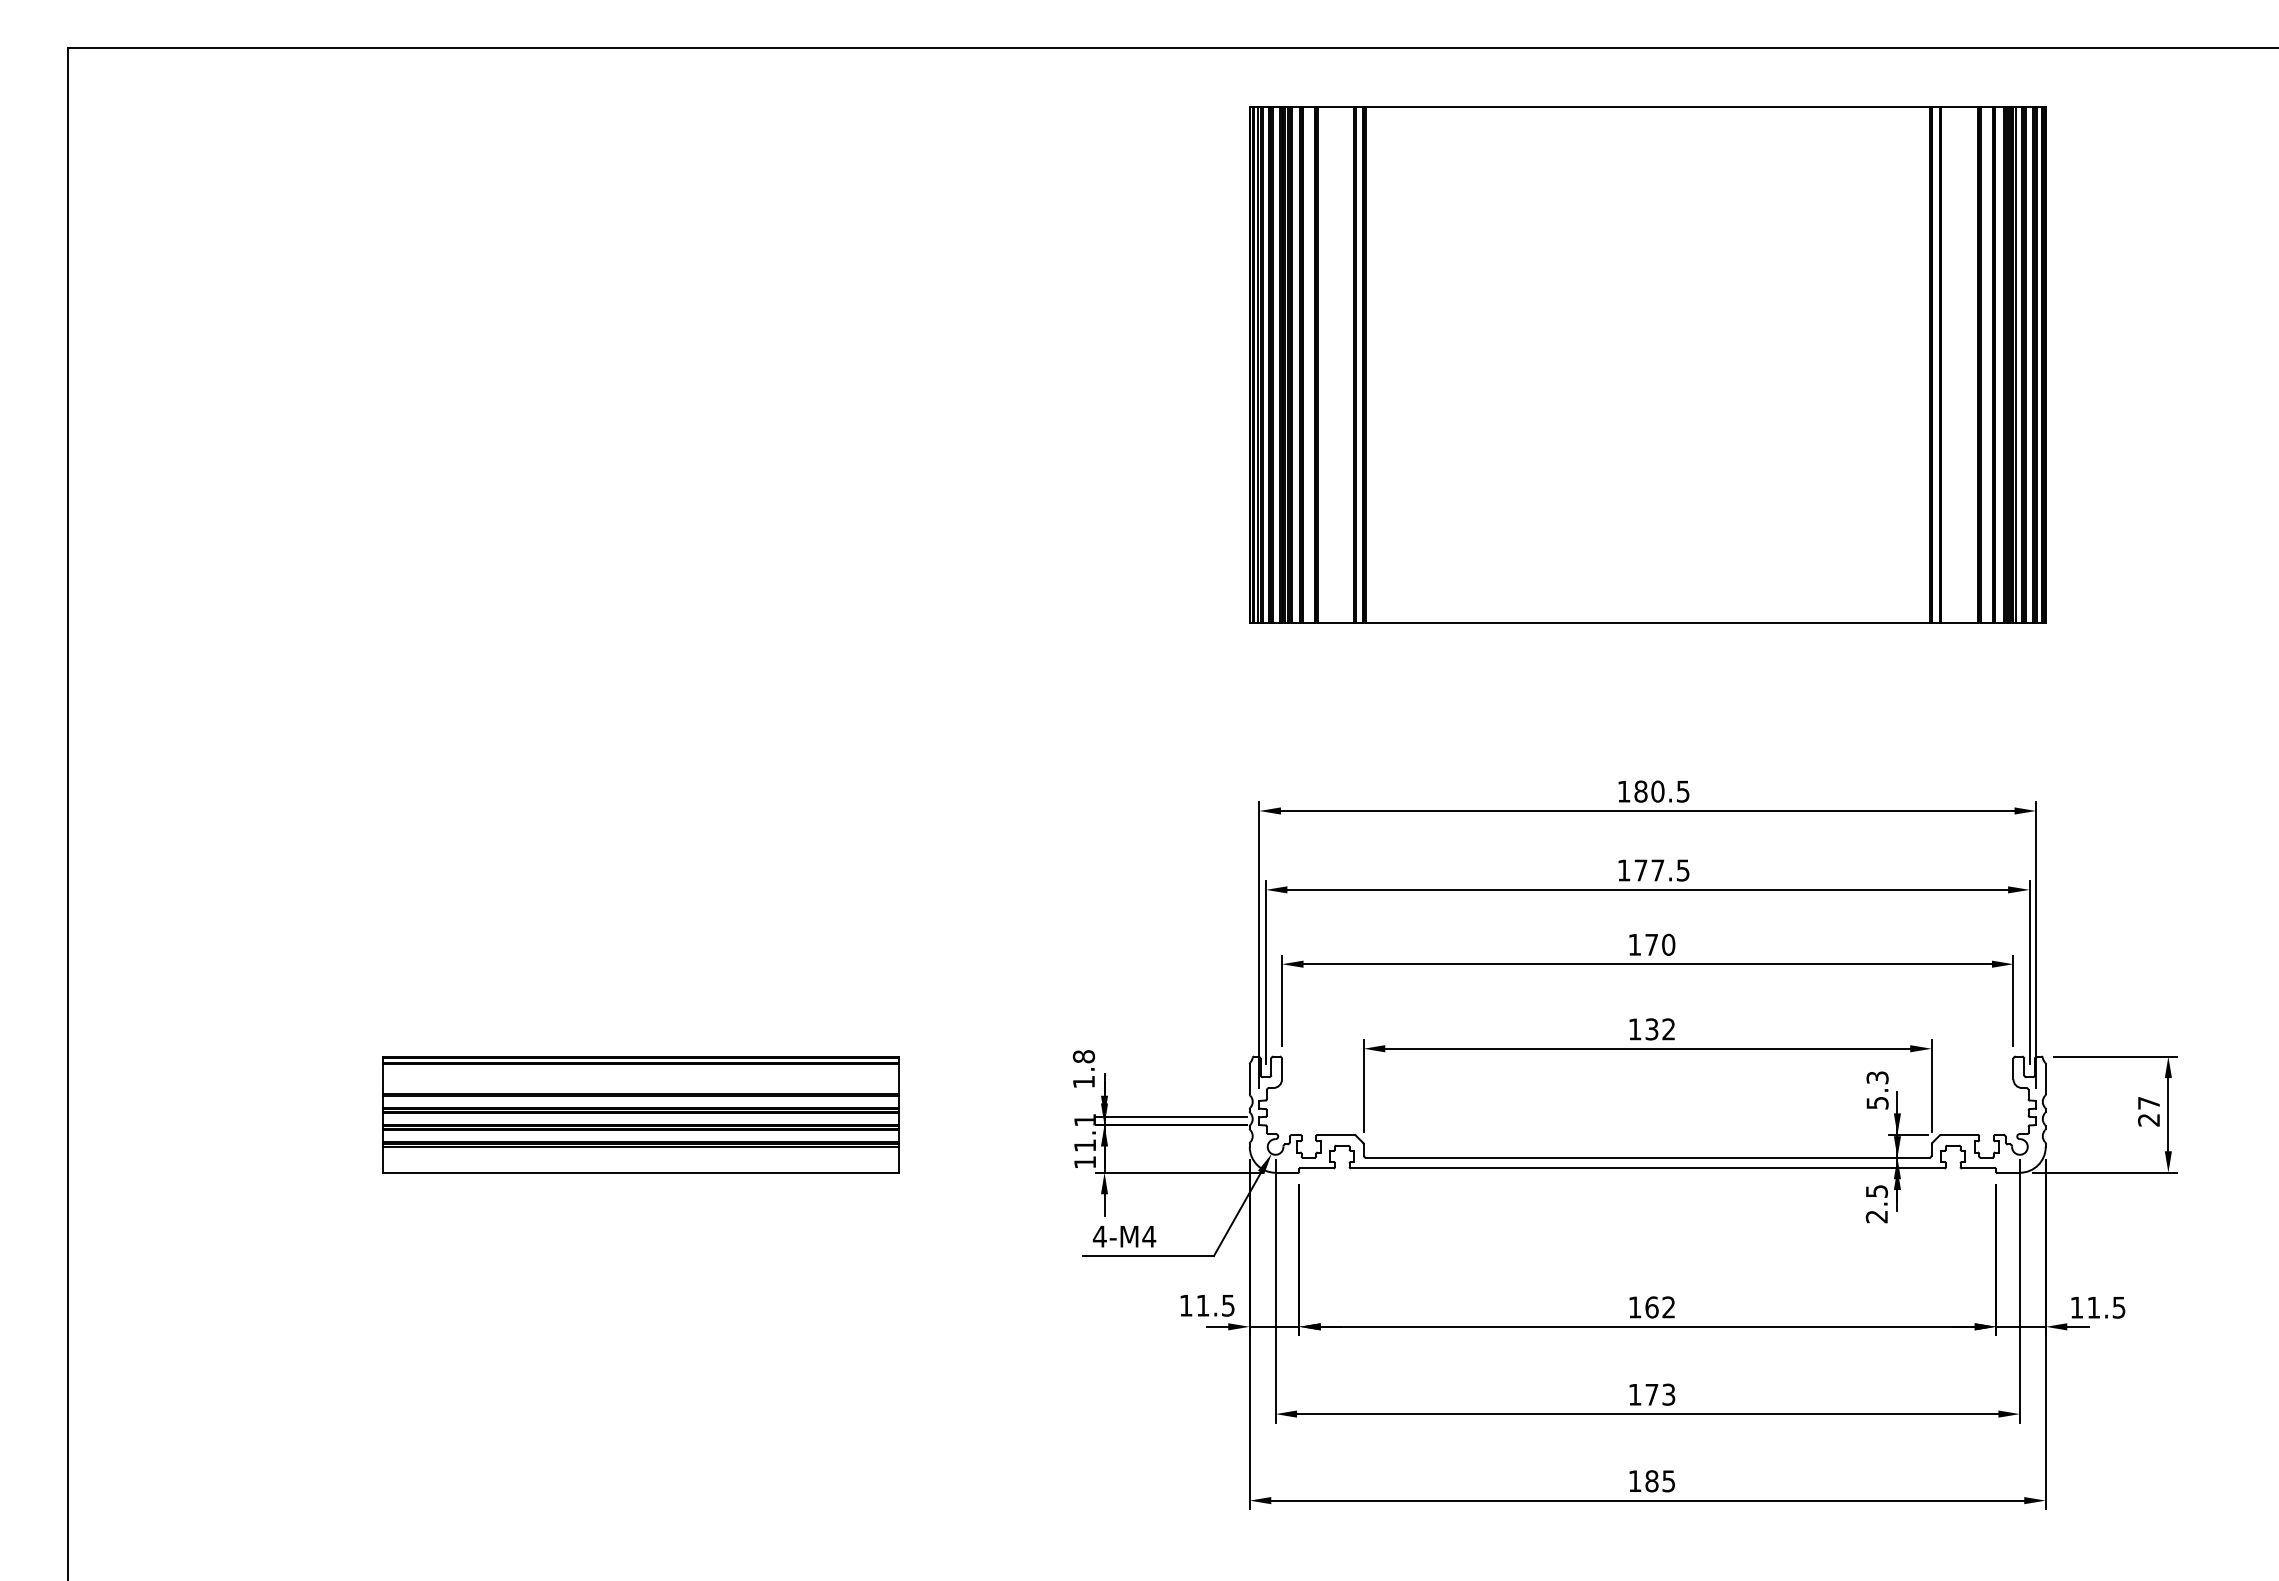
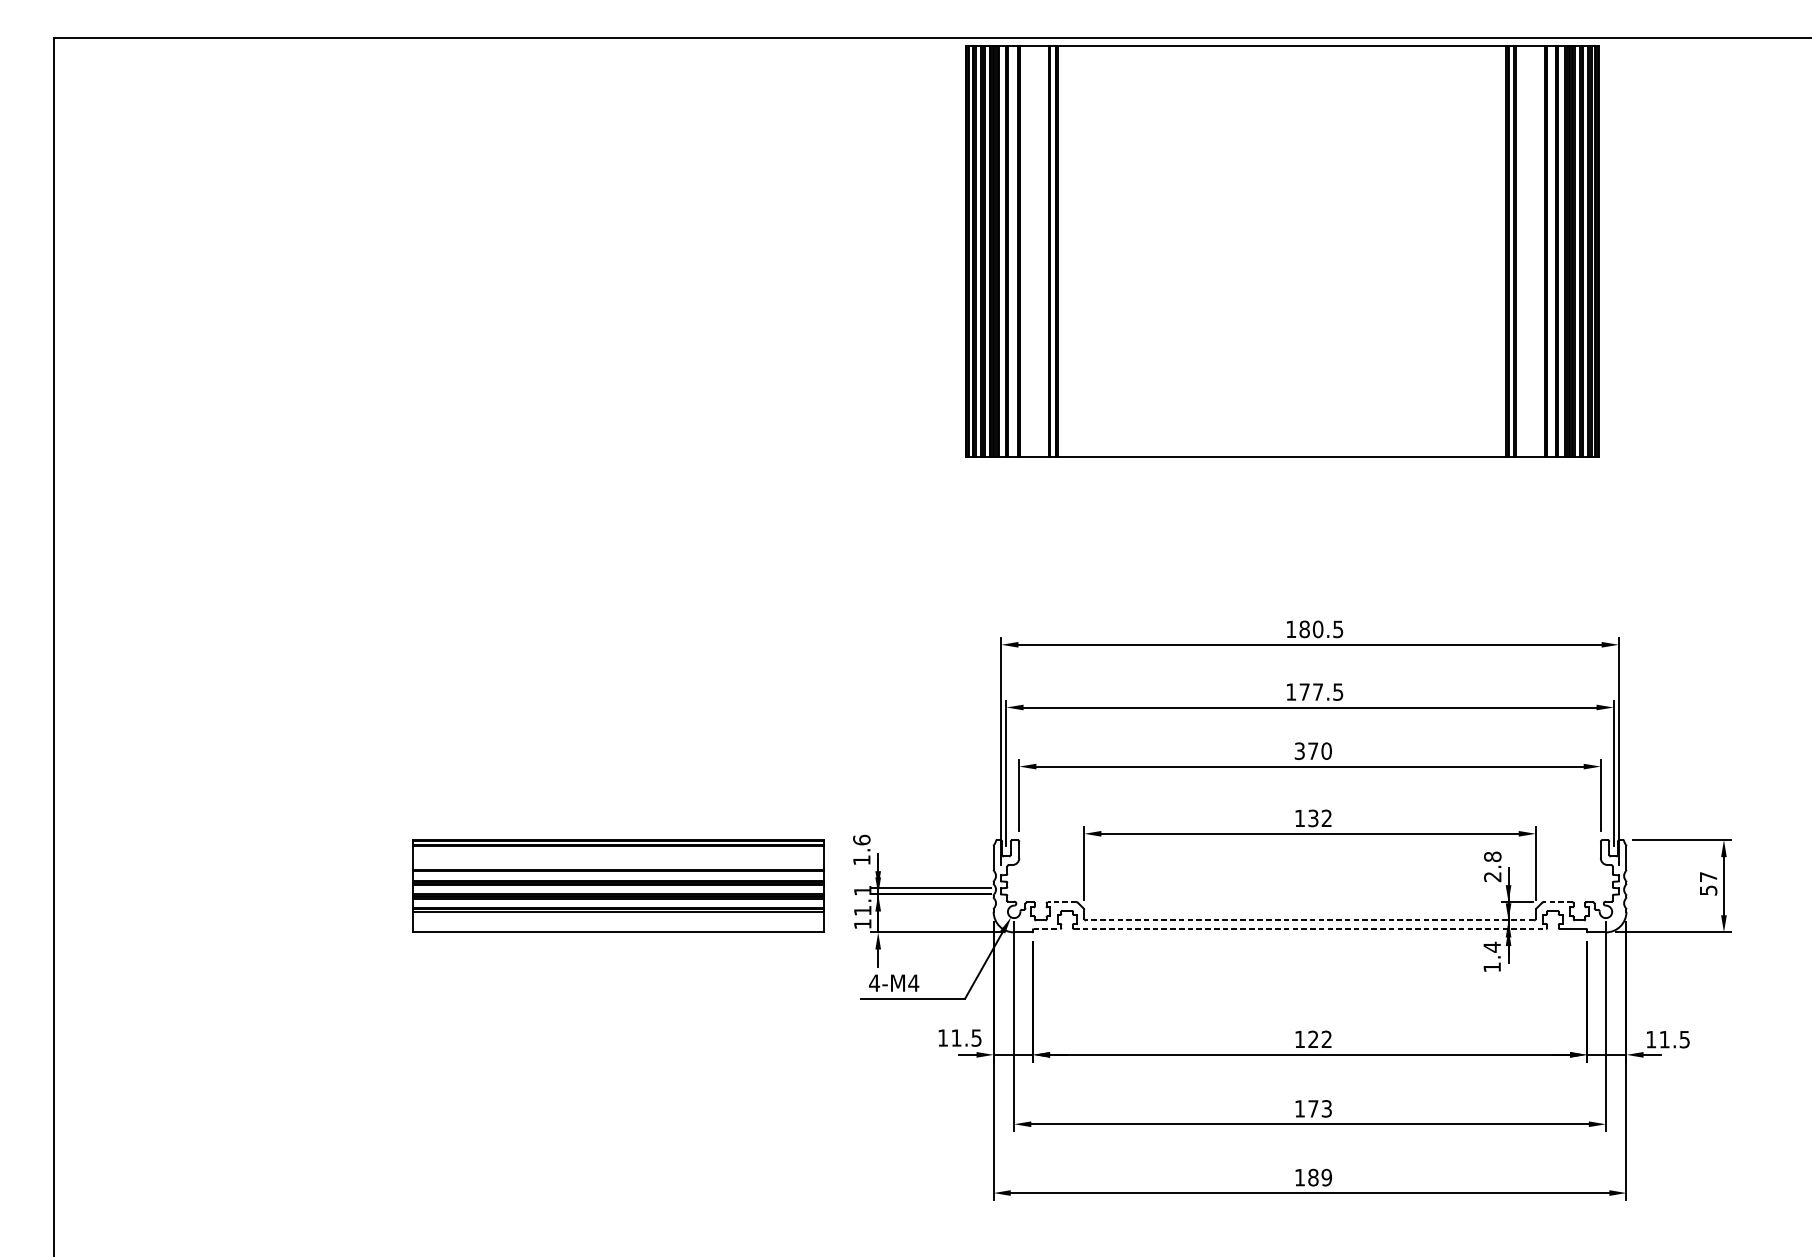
part: (1647, 364) -> (1282, 250), moved
text: (1634, 944) -> (1299, 750), 170 -> 370
text: (1083, 1056) -> (861, 839), 1.8 -> 1.6
text: (1877, 1090) -> (1492, 867), 5.3 -> 2.8
part: (640, 1114) -> (618, 886), moved
text: (2149, 1120) -> (1708, 890), 27 -> 57
line: (1335, 1134) -> (1061, 901), solid -> dashed
line: (1959, 1134) -> (1557, 901), solid -> dashed
line: (1647, 1157) -> (1309, 920), solid -> dashed
line: (1316, 1168) -> (1046, 929), solid -> dashed
line: (1647, 1168) -> (1309, 929), solid -> dashed
text: (1876, 1203) -> (1491, 956), 2.5 -> 1.4
text: (1651, 1307) -> (1313, 1039), 162 -> 122
text: (1668, 1481) -> (1326, 1177), 185 -> 189

